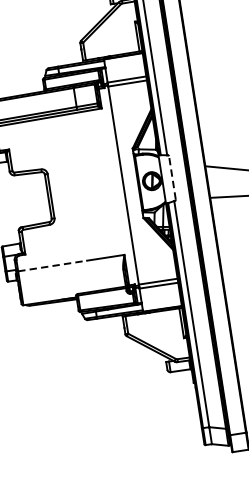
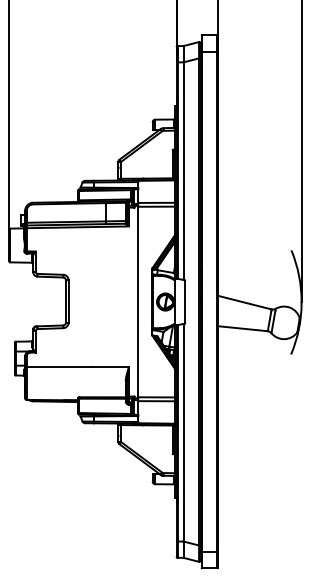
line: (172, 177) -> (185, 301), dashed -> solid
line: (53, 266) -> (60, 367), dashed -> solid

